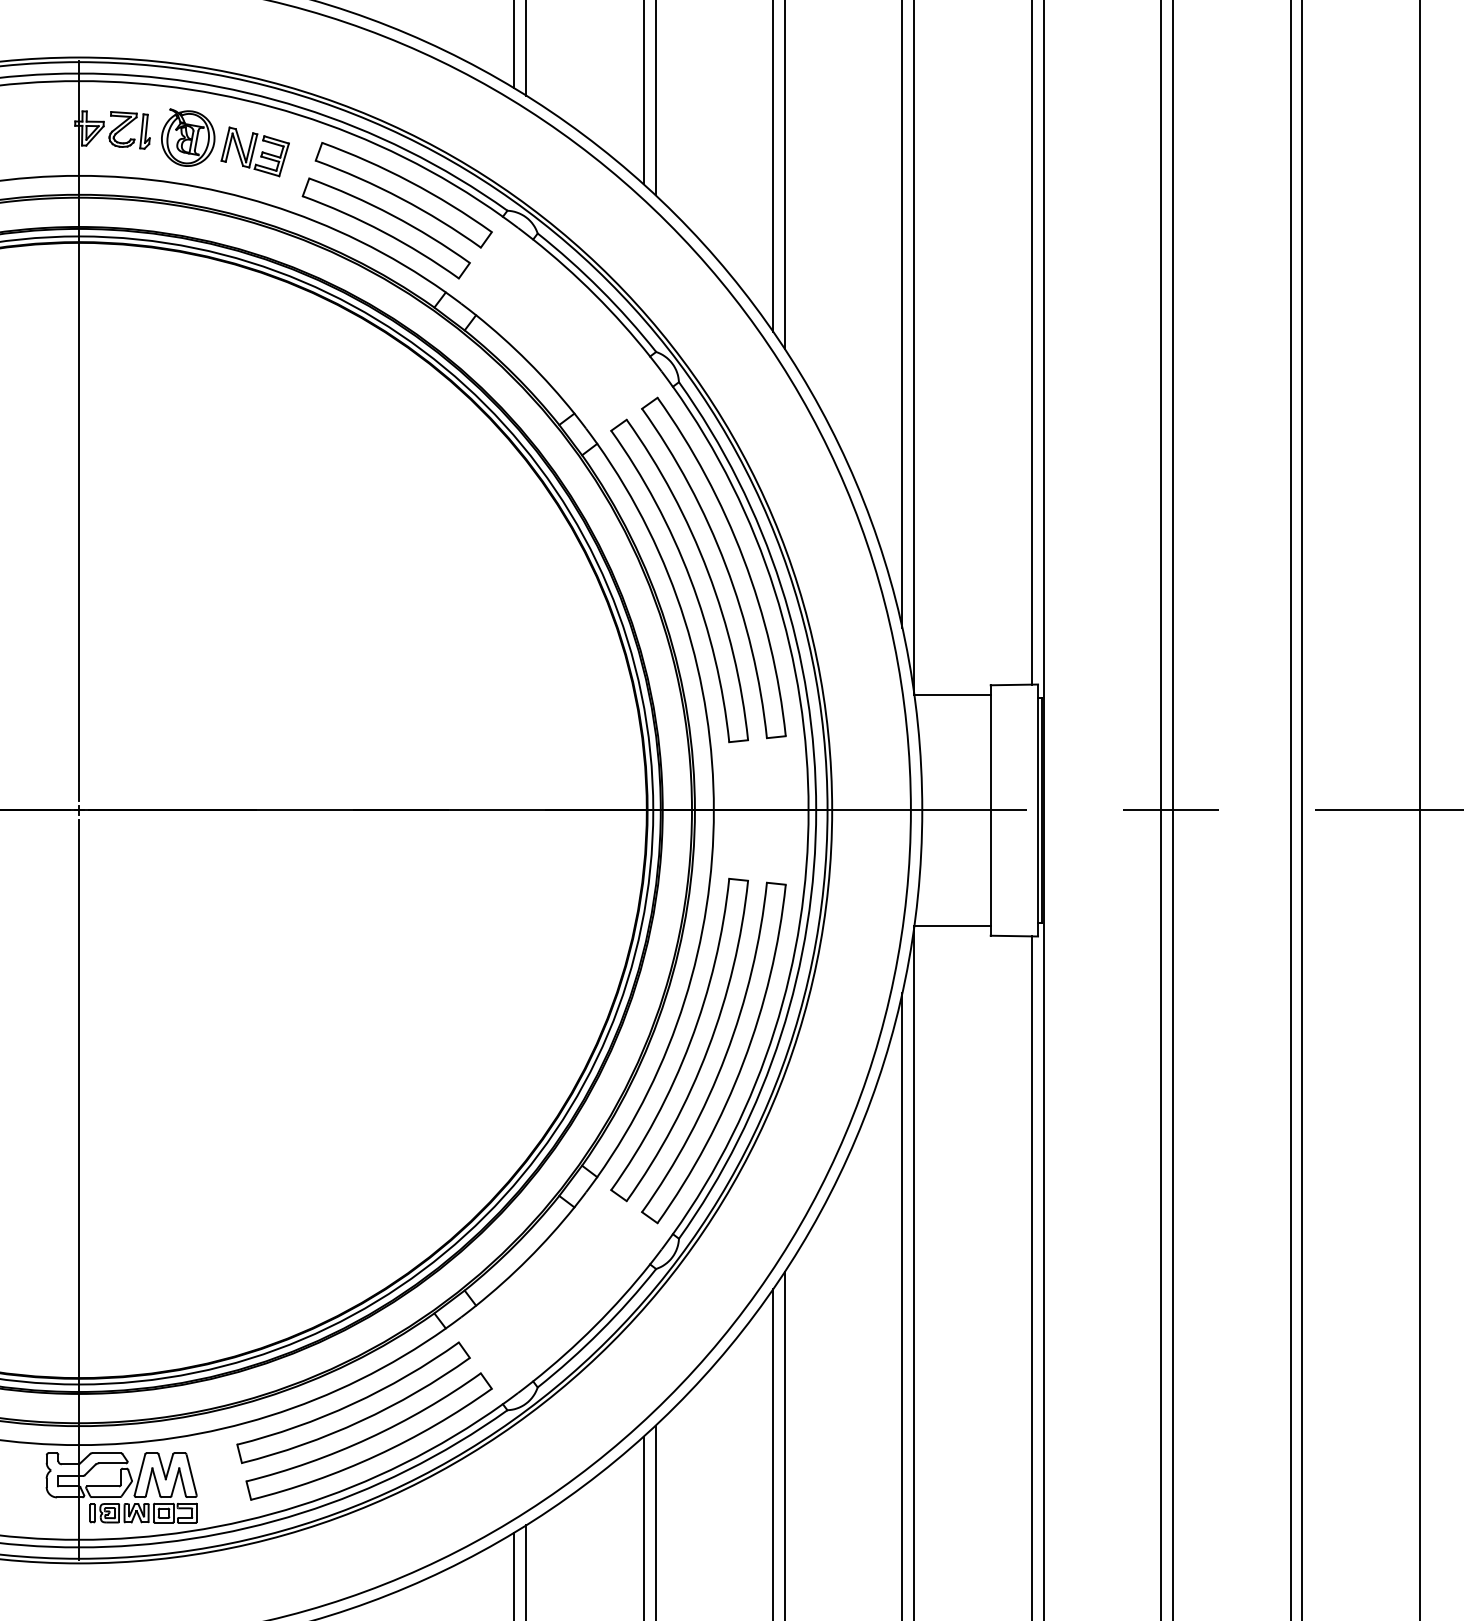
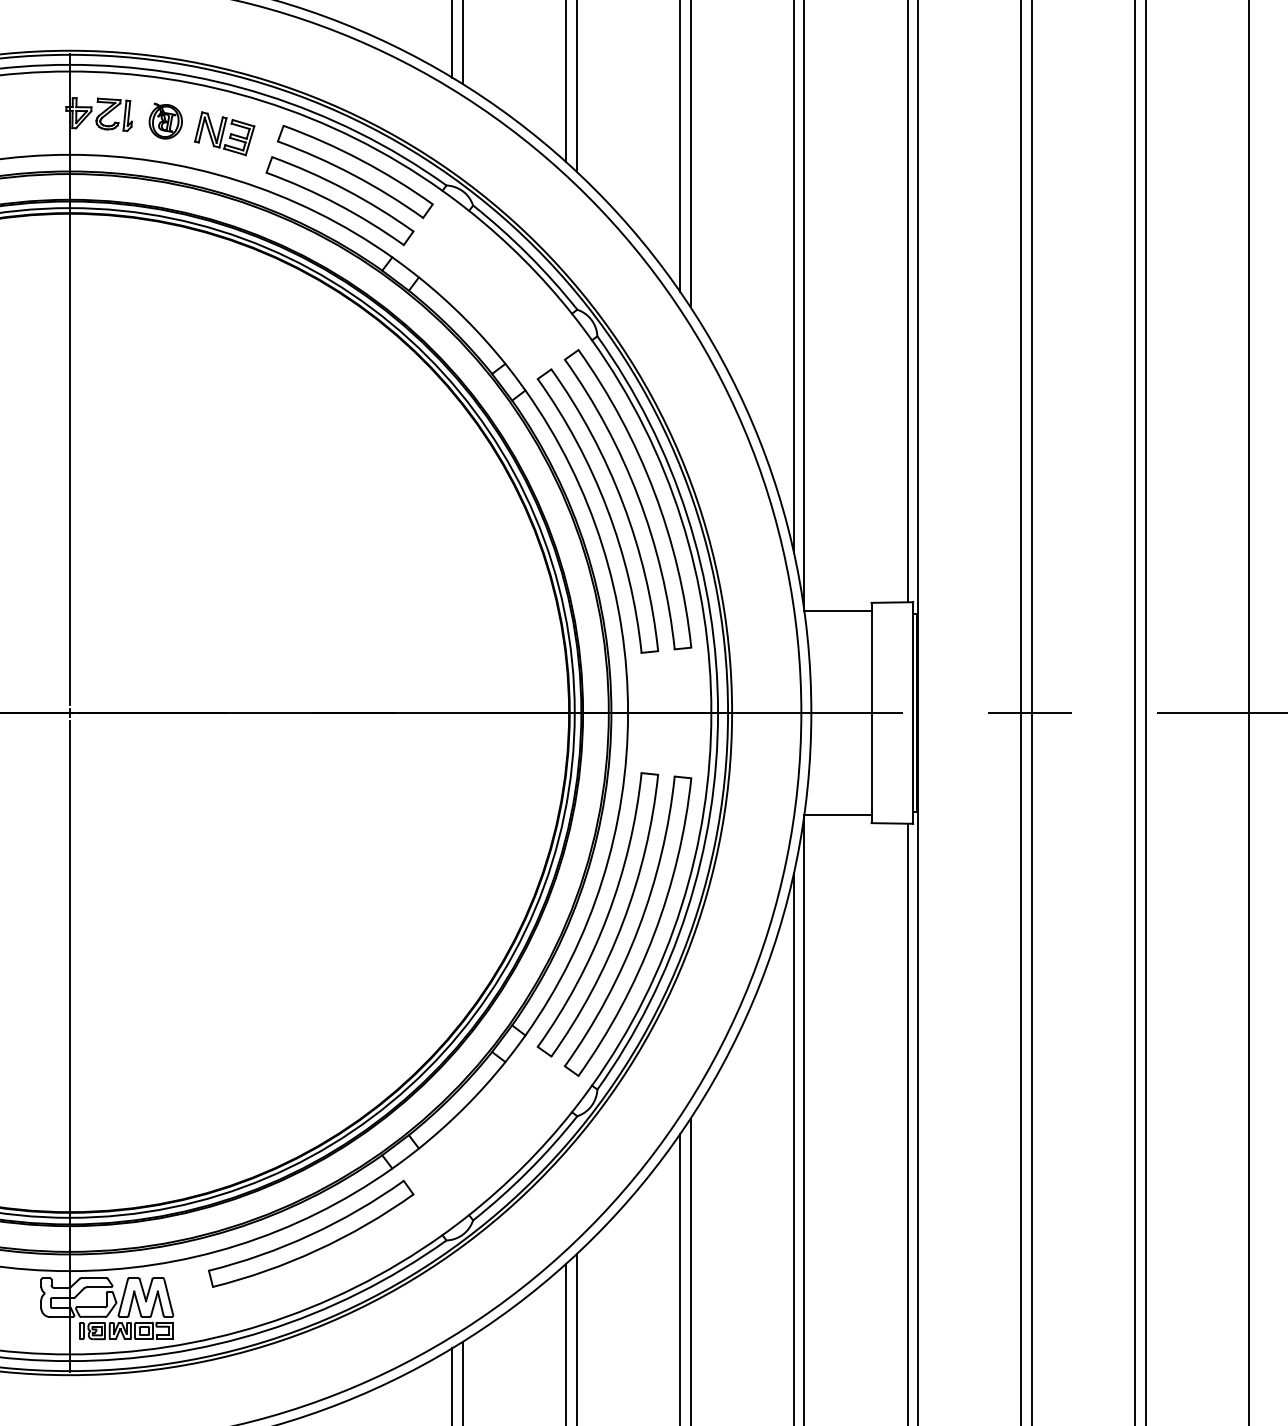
part: (188, 137) -> (165, 121), size x0.7
part: (368, 1436) -> (324, 1263), removed

